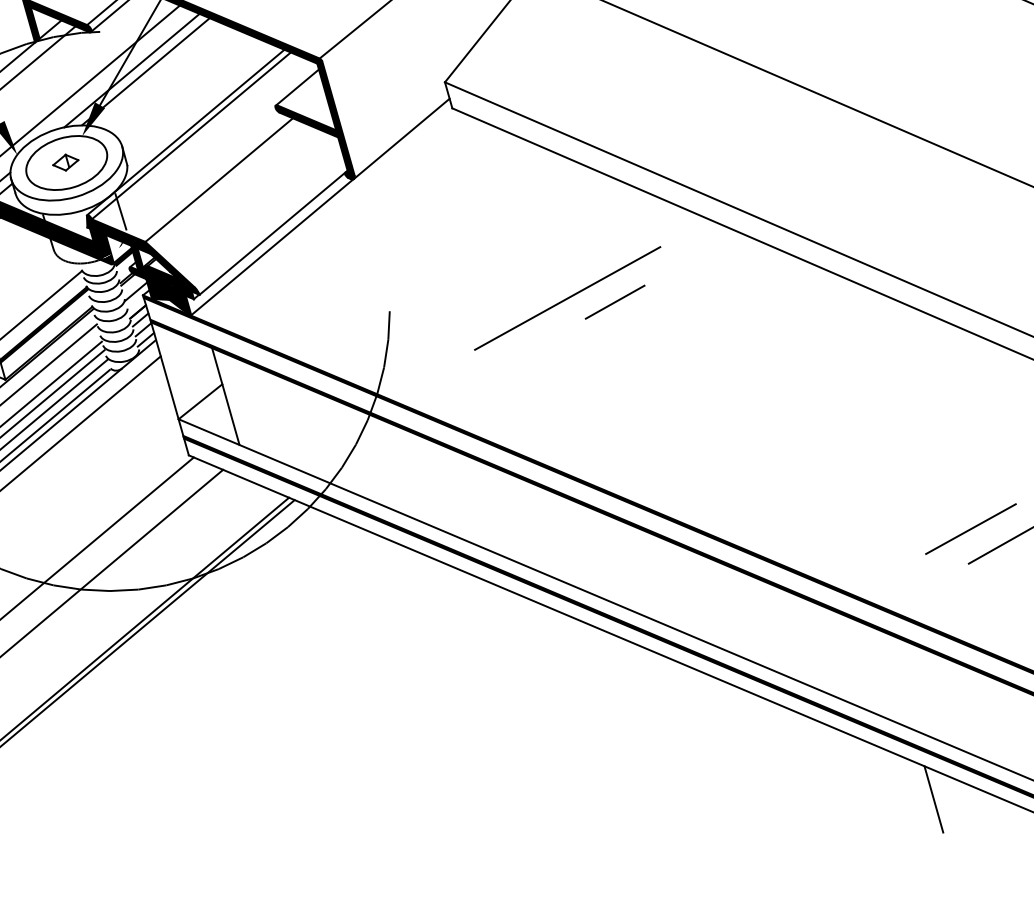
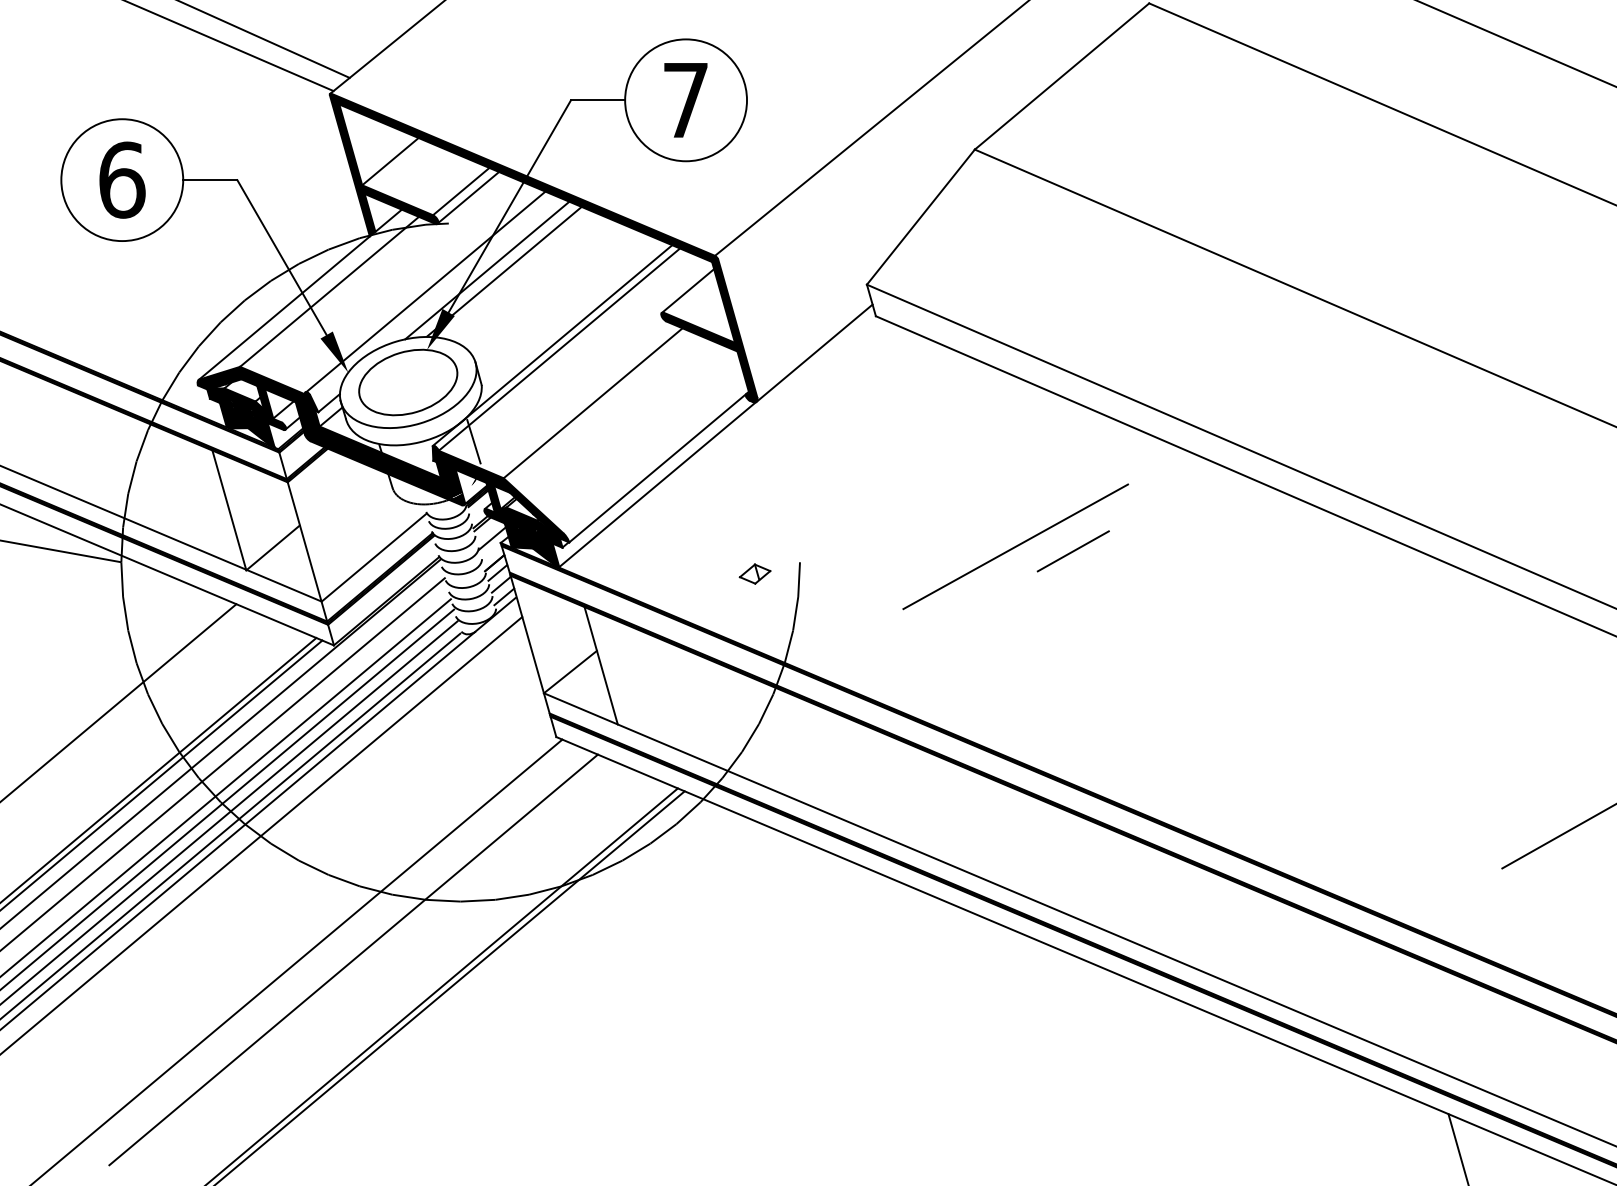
part: (65, 162) -> (754, 573), moved
line: (970, 529) -> (1504, 826), removed

